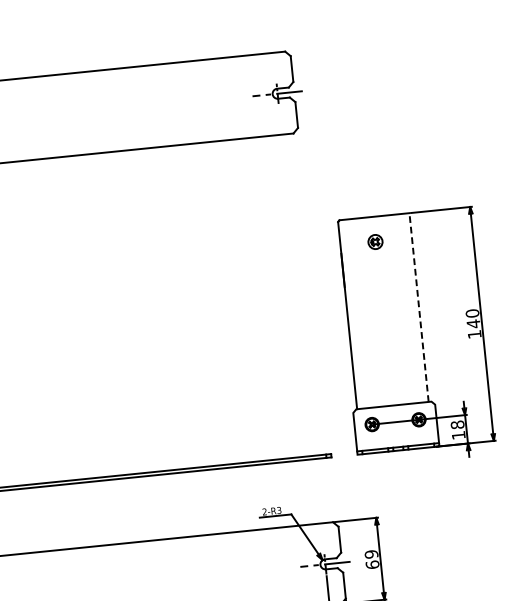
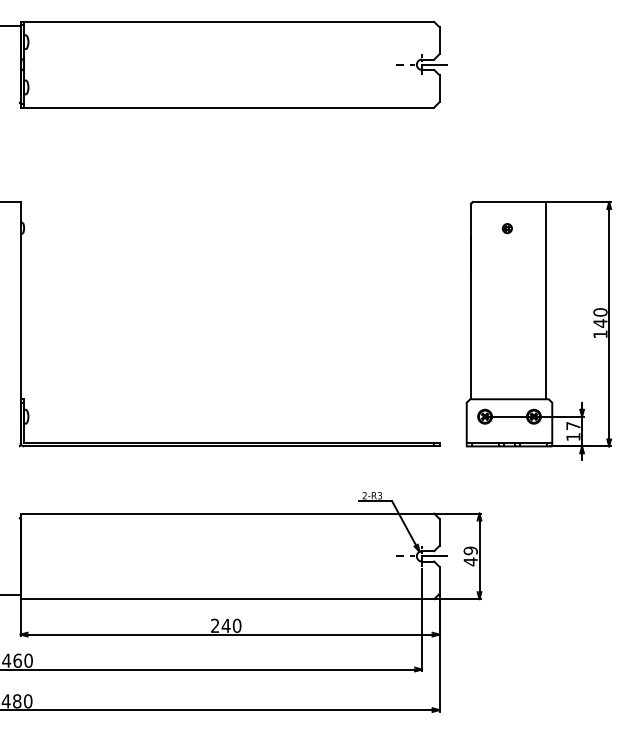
part: (374, 242) -> (506, 228), size x0.62
line: (418, 307) -> (545, 300), dashed -> solid
text: (457, 424) -> (573, 425), 18 -> 17
text: (372, 564) -> (470, 561), 69 -> 49

